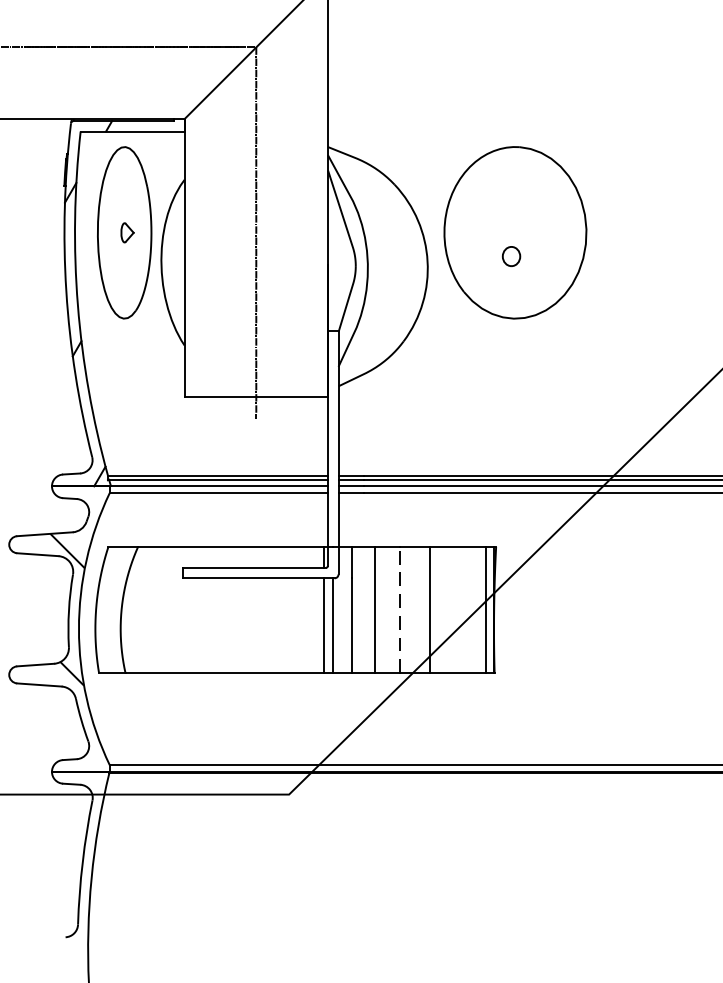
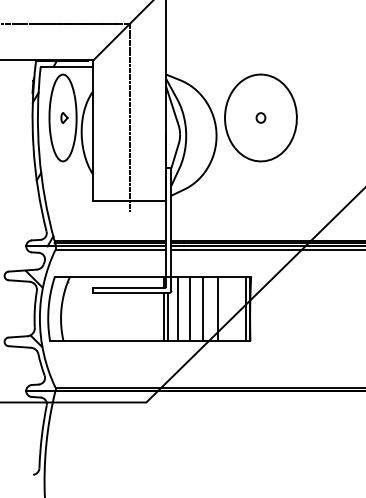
part: (510, 255) -> (260, 117), moved
line: (400, 610) -> (202, 309), dashed -> solid

